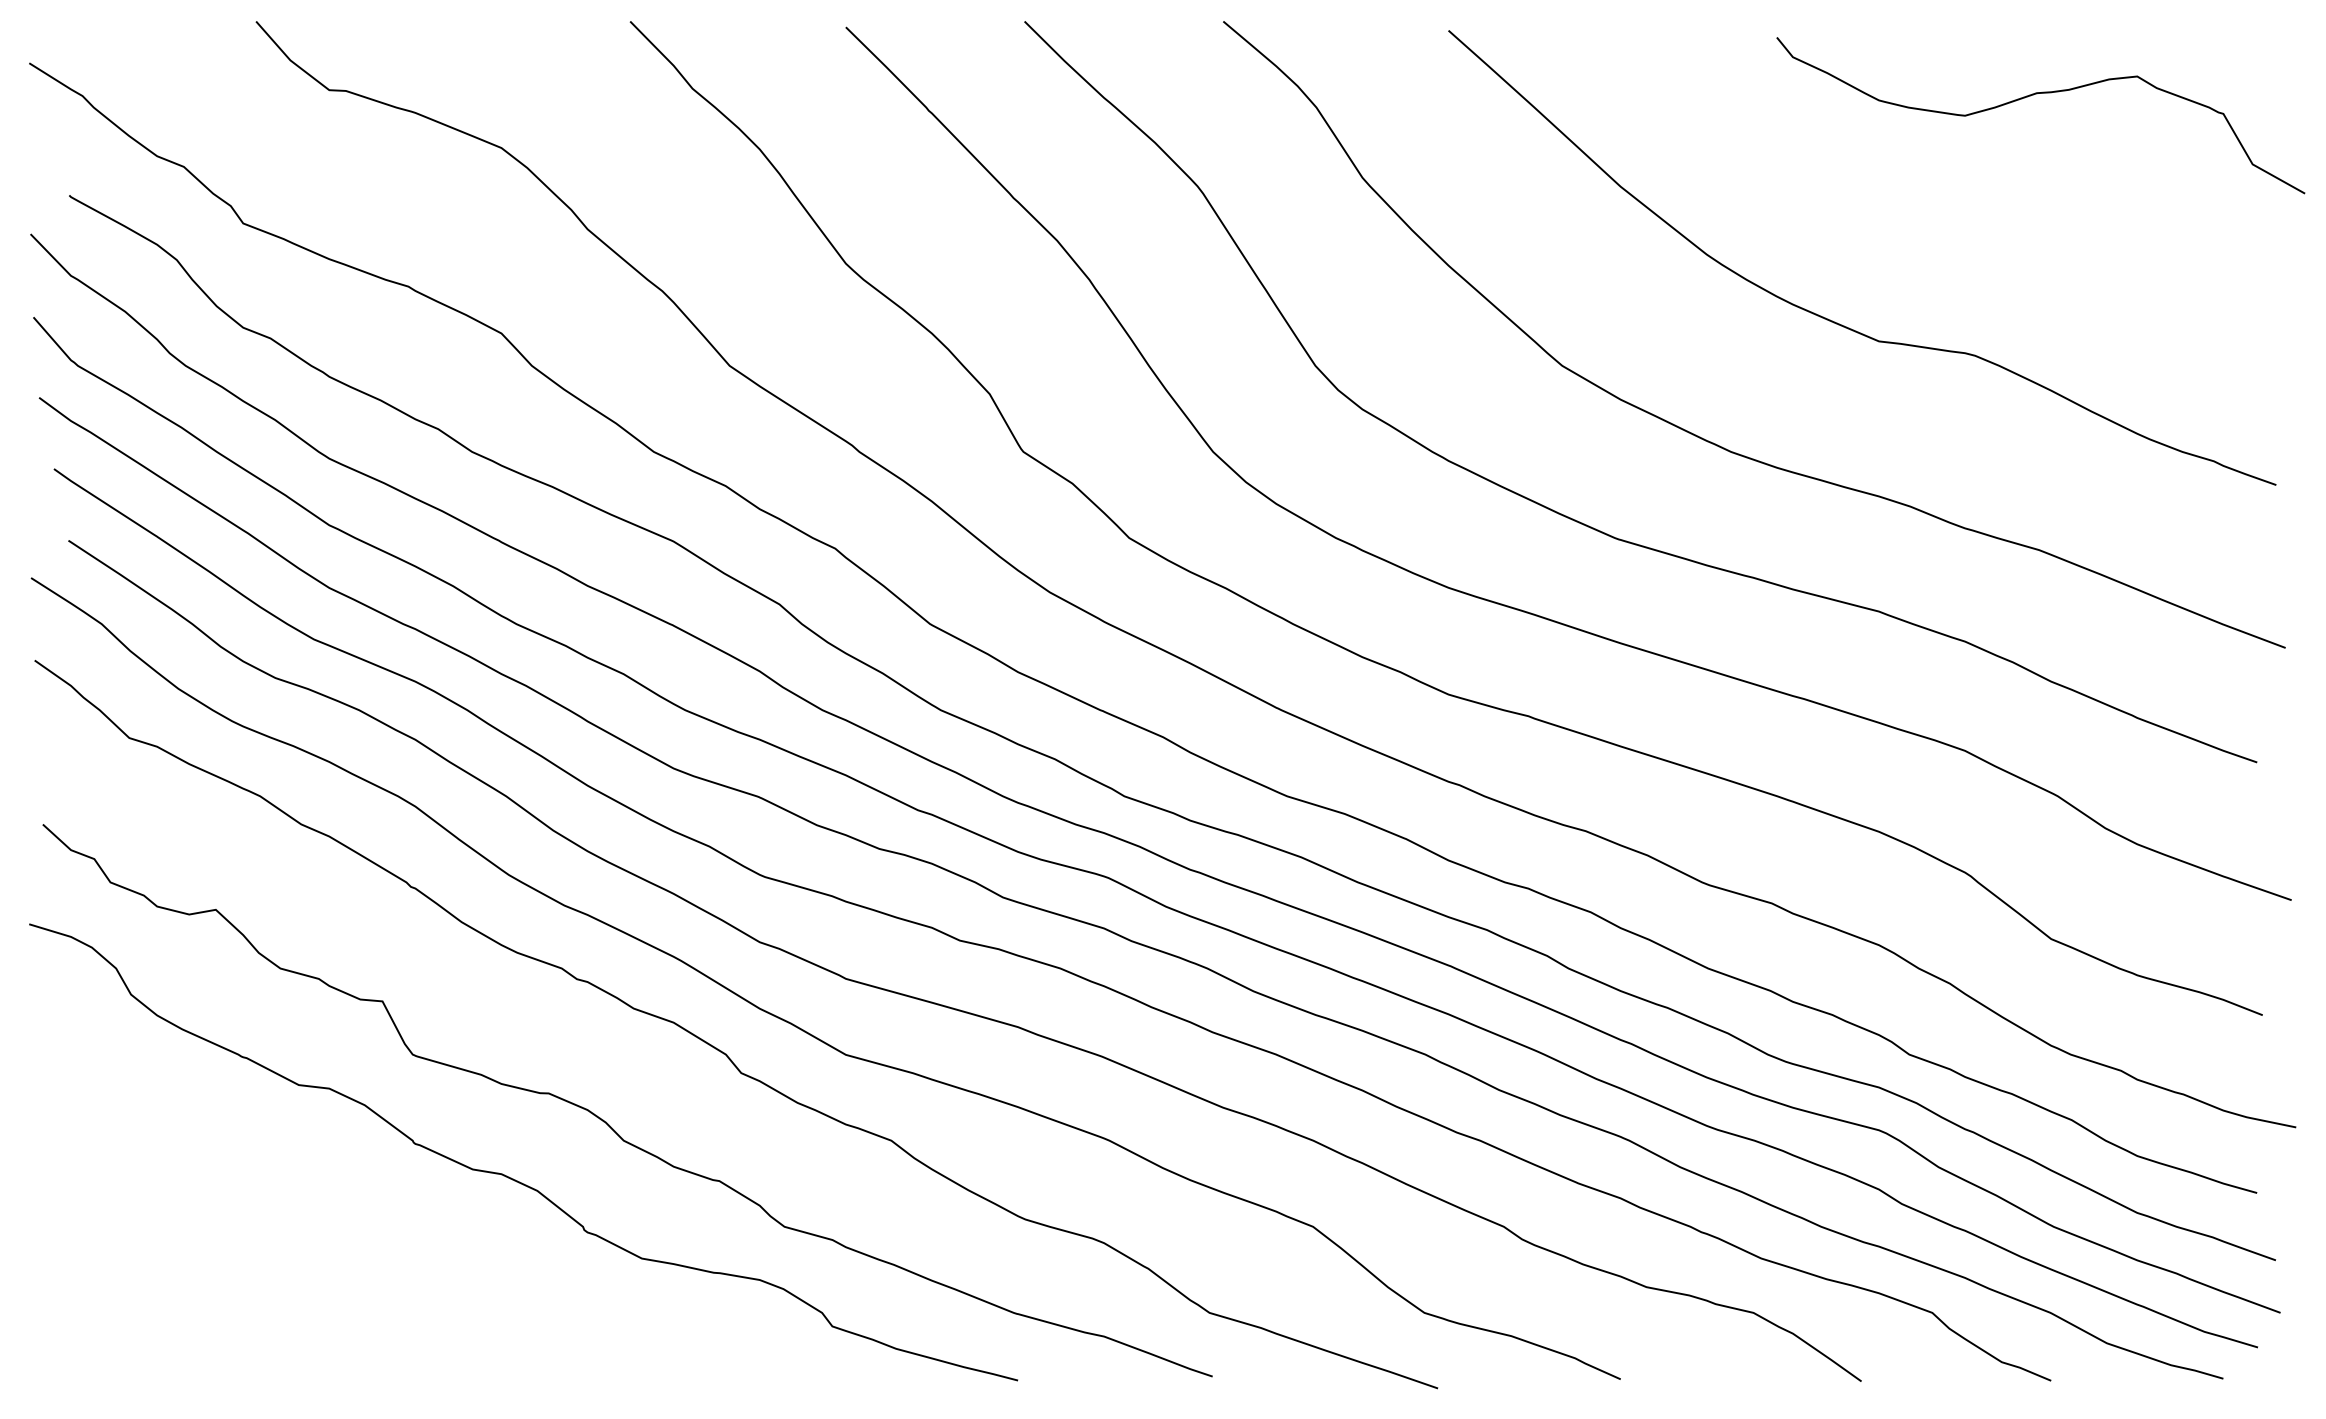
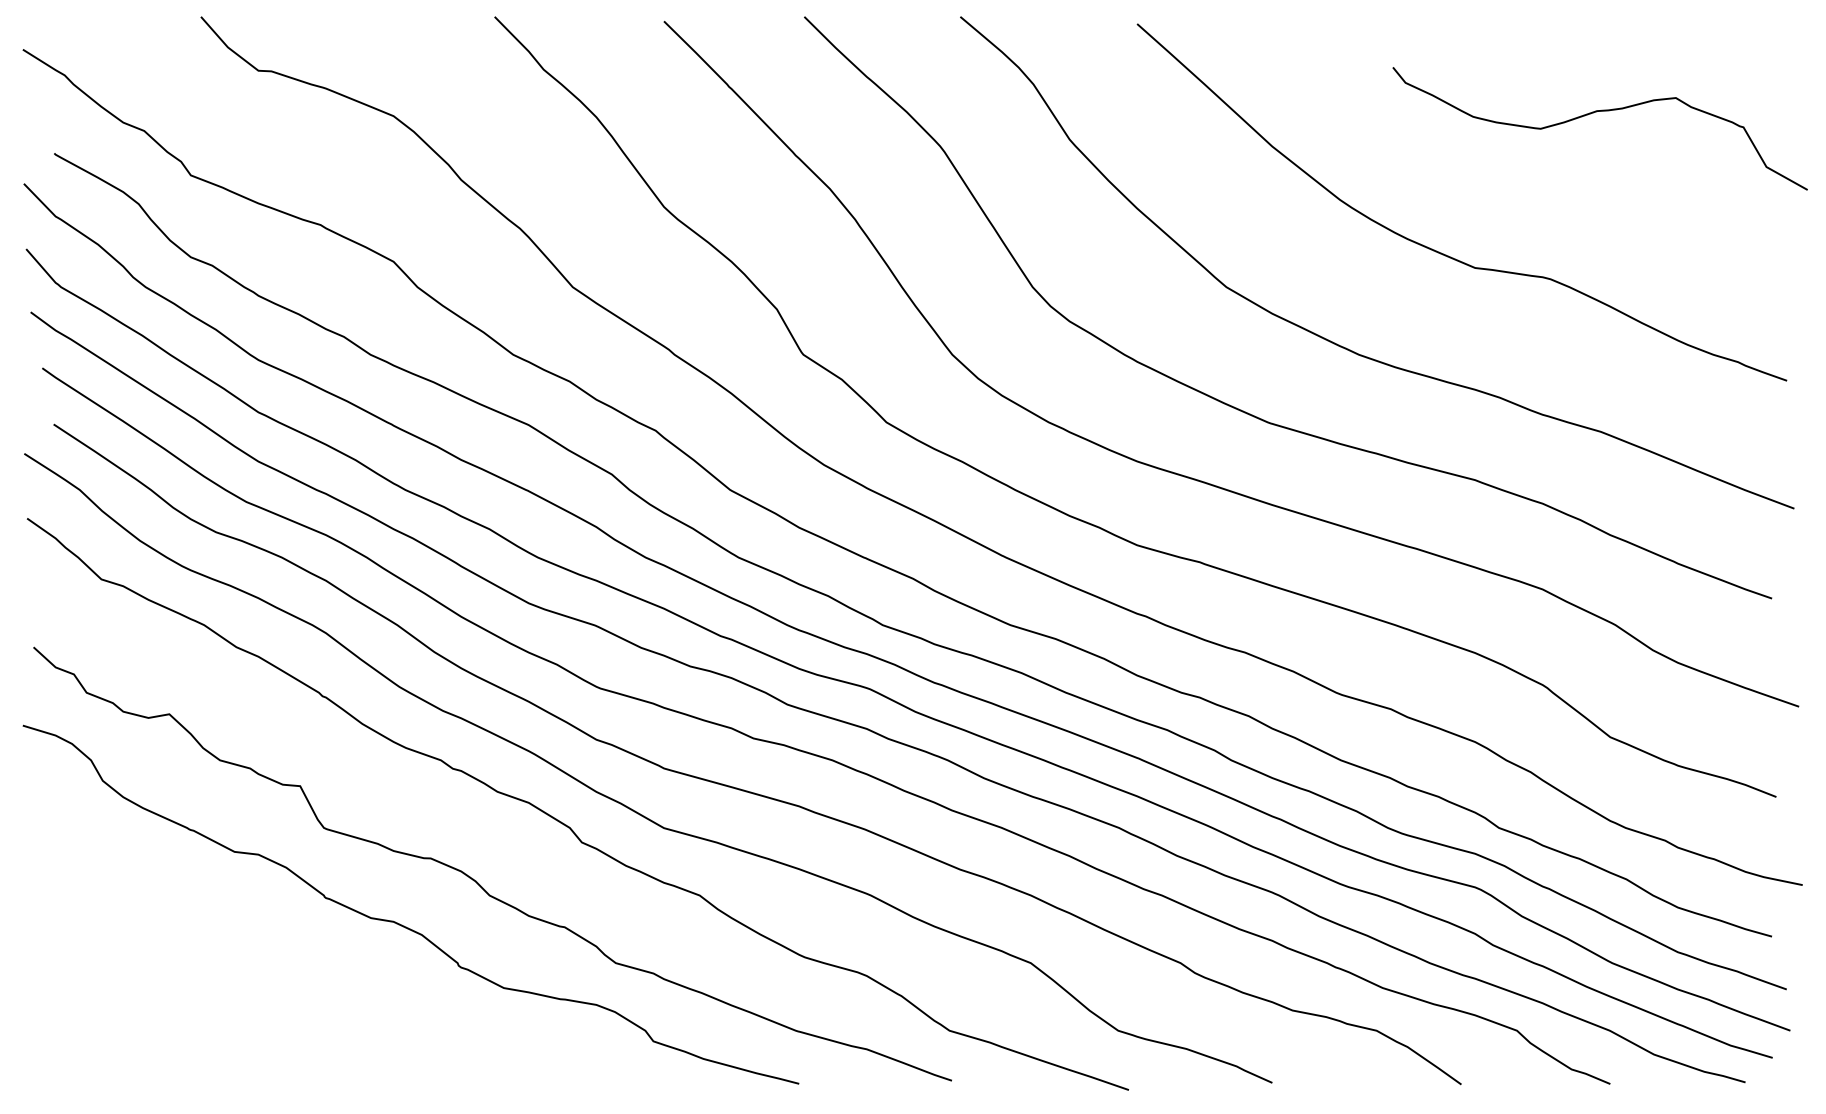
curve: (2032, 96) -> (1593, 113), moved

